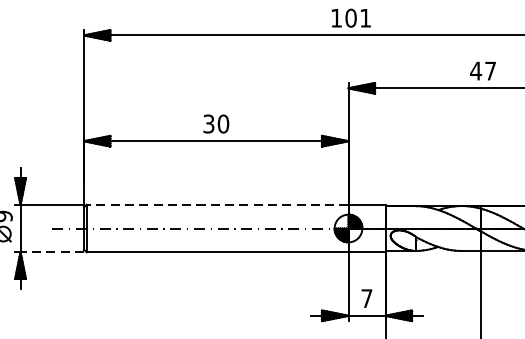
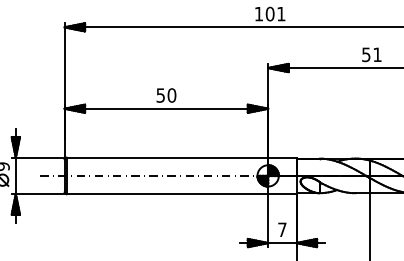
text: (482, 70) -> (371, 54), 47 -> 51
text: (208, 122) -> (160, 94), 30 -> 50
line: (217, 204) -> (167, 157), dashed -> solid
line: (51, 252) -> (39, 194), dashed -> solid

